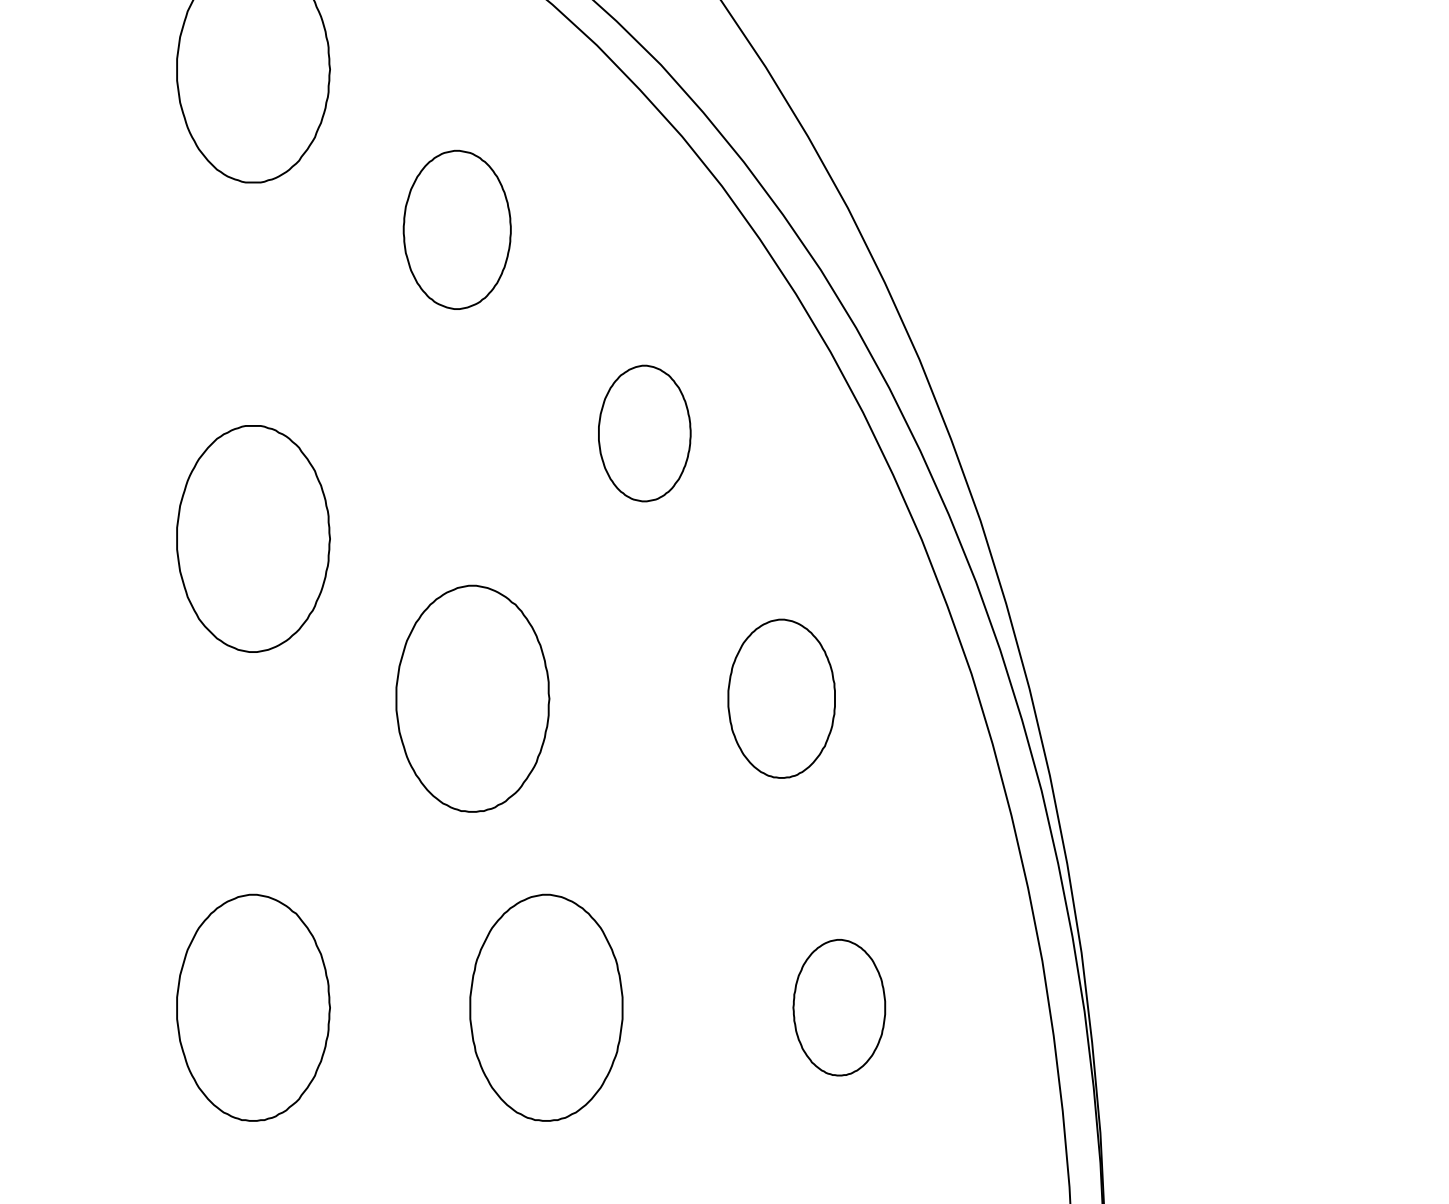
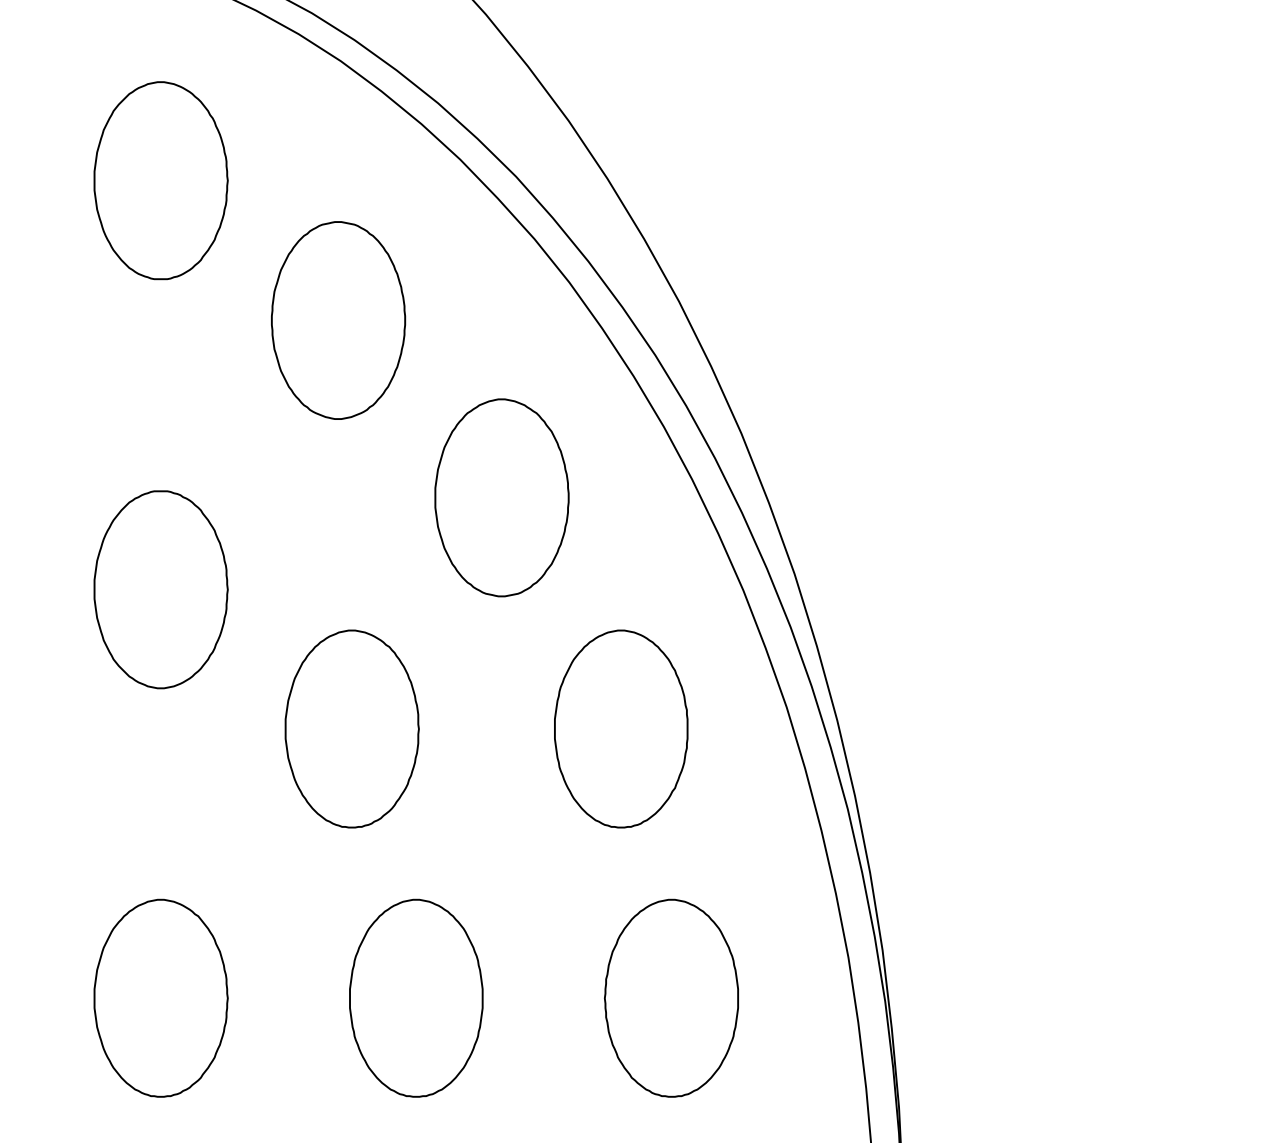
part: (457, 229) -> (338, 320), size x1.43
part: (644, 433) -> (501, 497), size x1.67
part: (781, 698) -> (621, 728), size x1.43
part: (839, 1006) -> (671, 997), size x1.67

